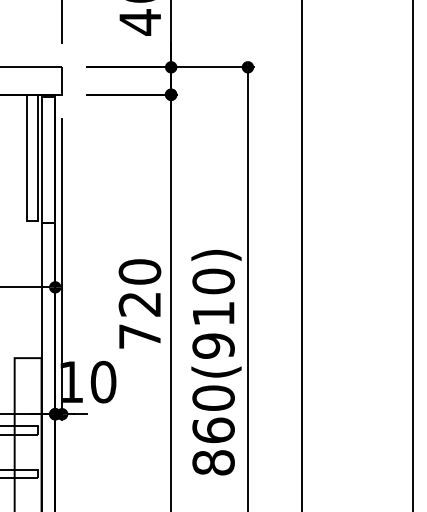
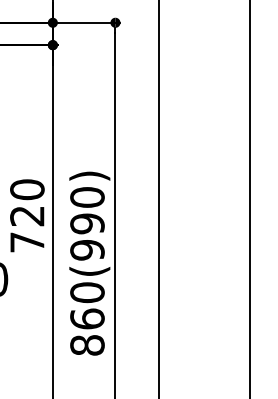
text: (213, 313) -> (87, 223), 860(910) -> 860(990)

